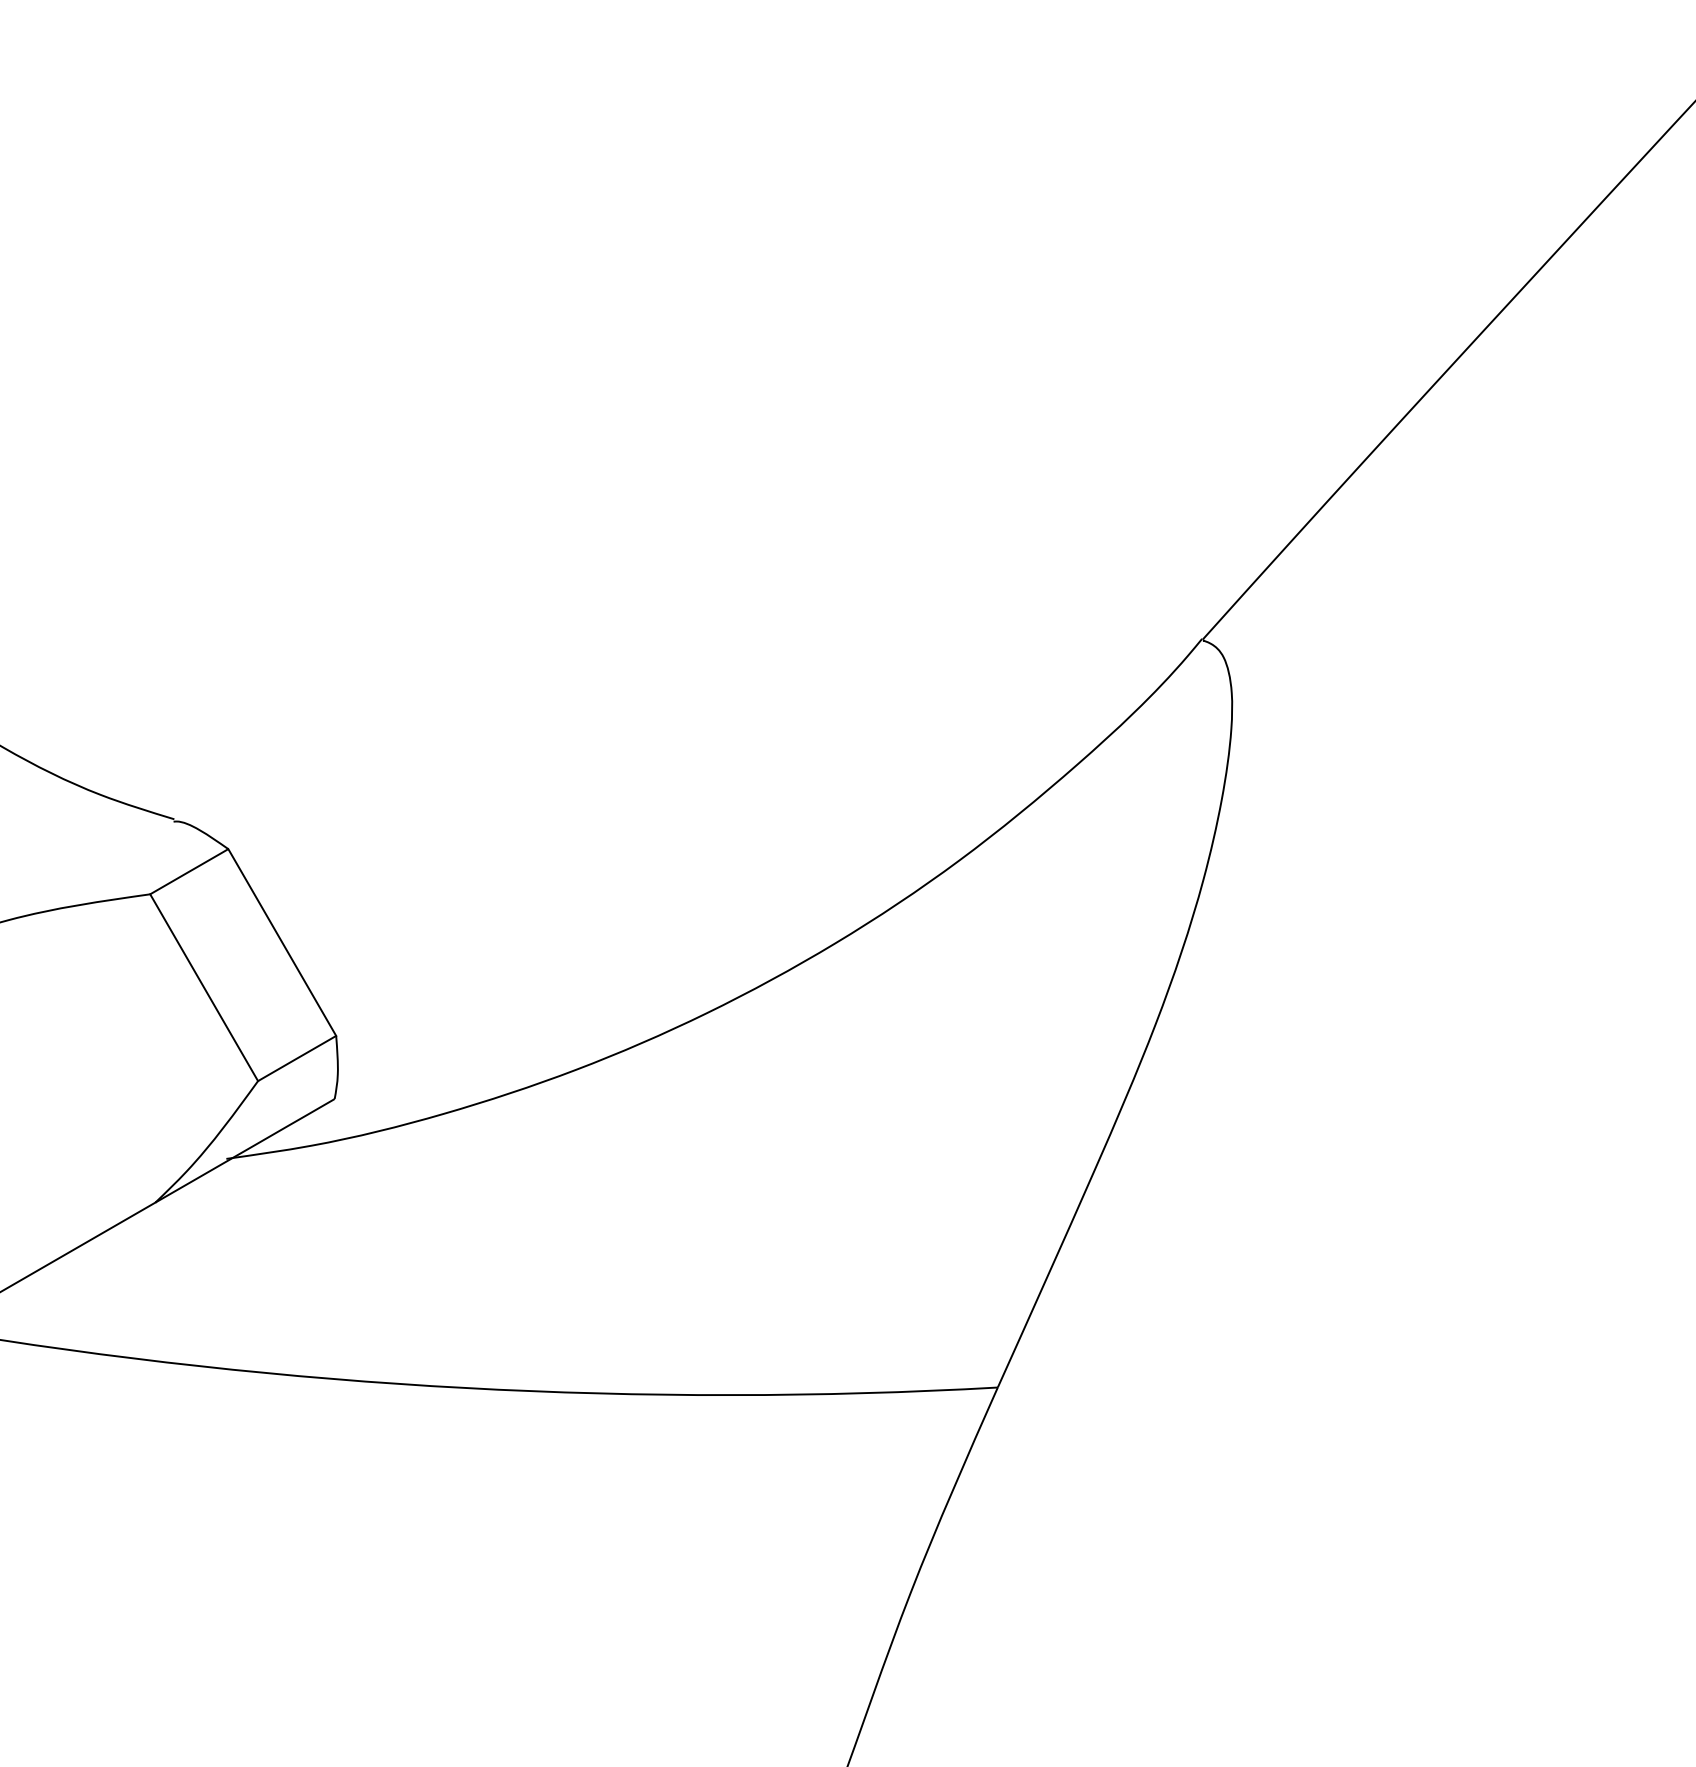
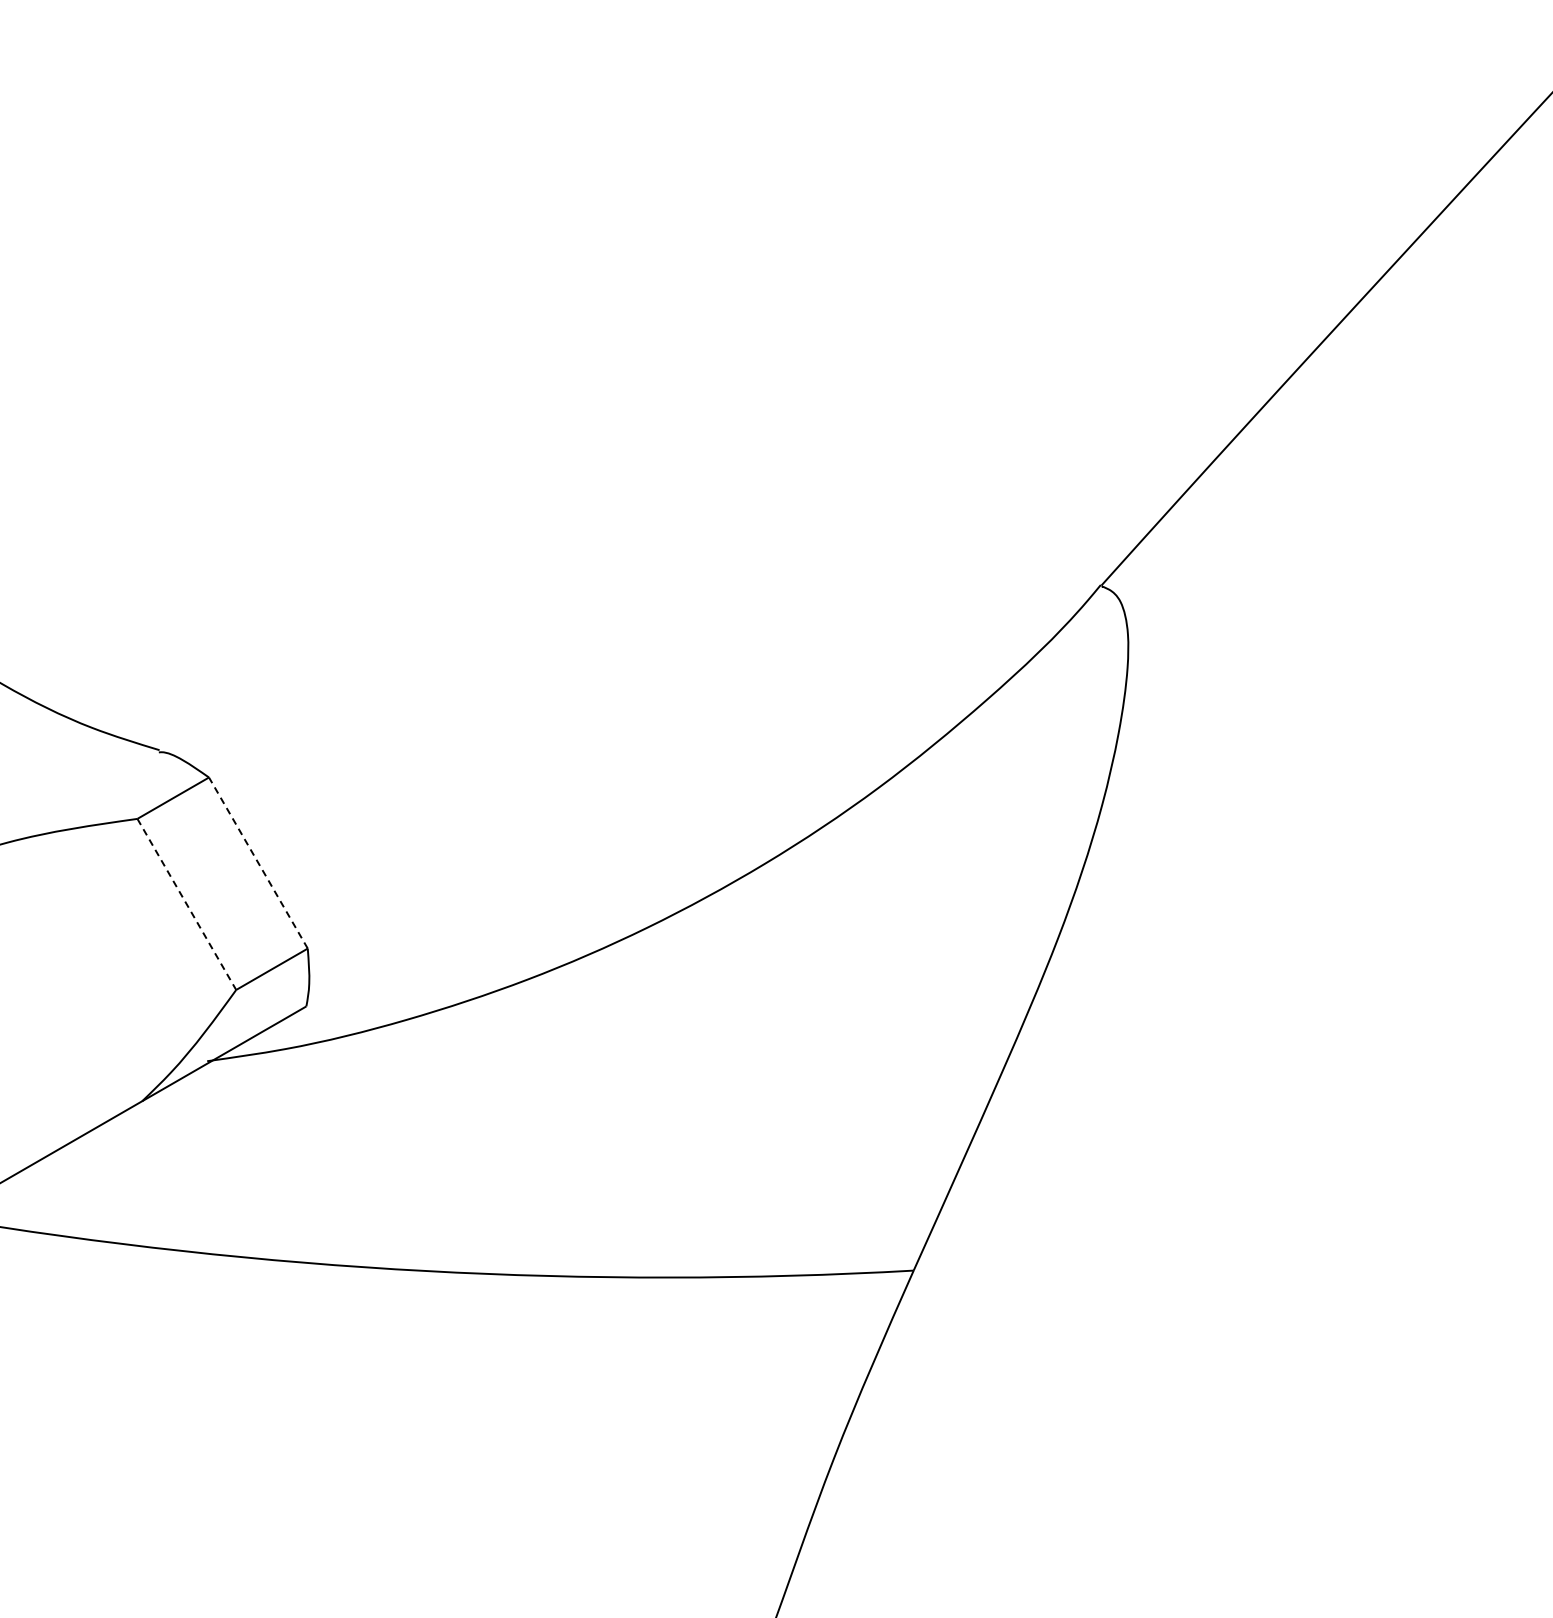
line: (282, 943) -> (258, 863), solid -> dashed
line: (203, 987) -> (186, 904), solid -> dashed

